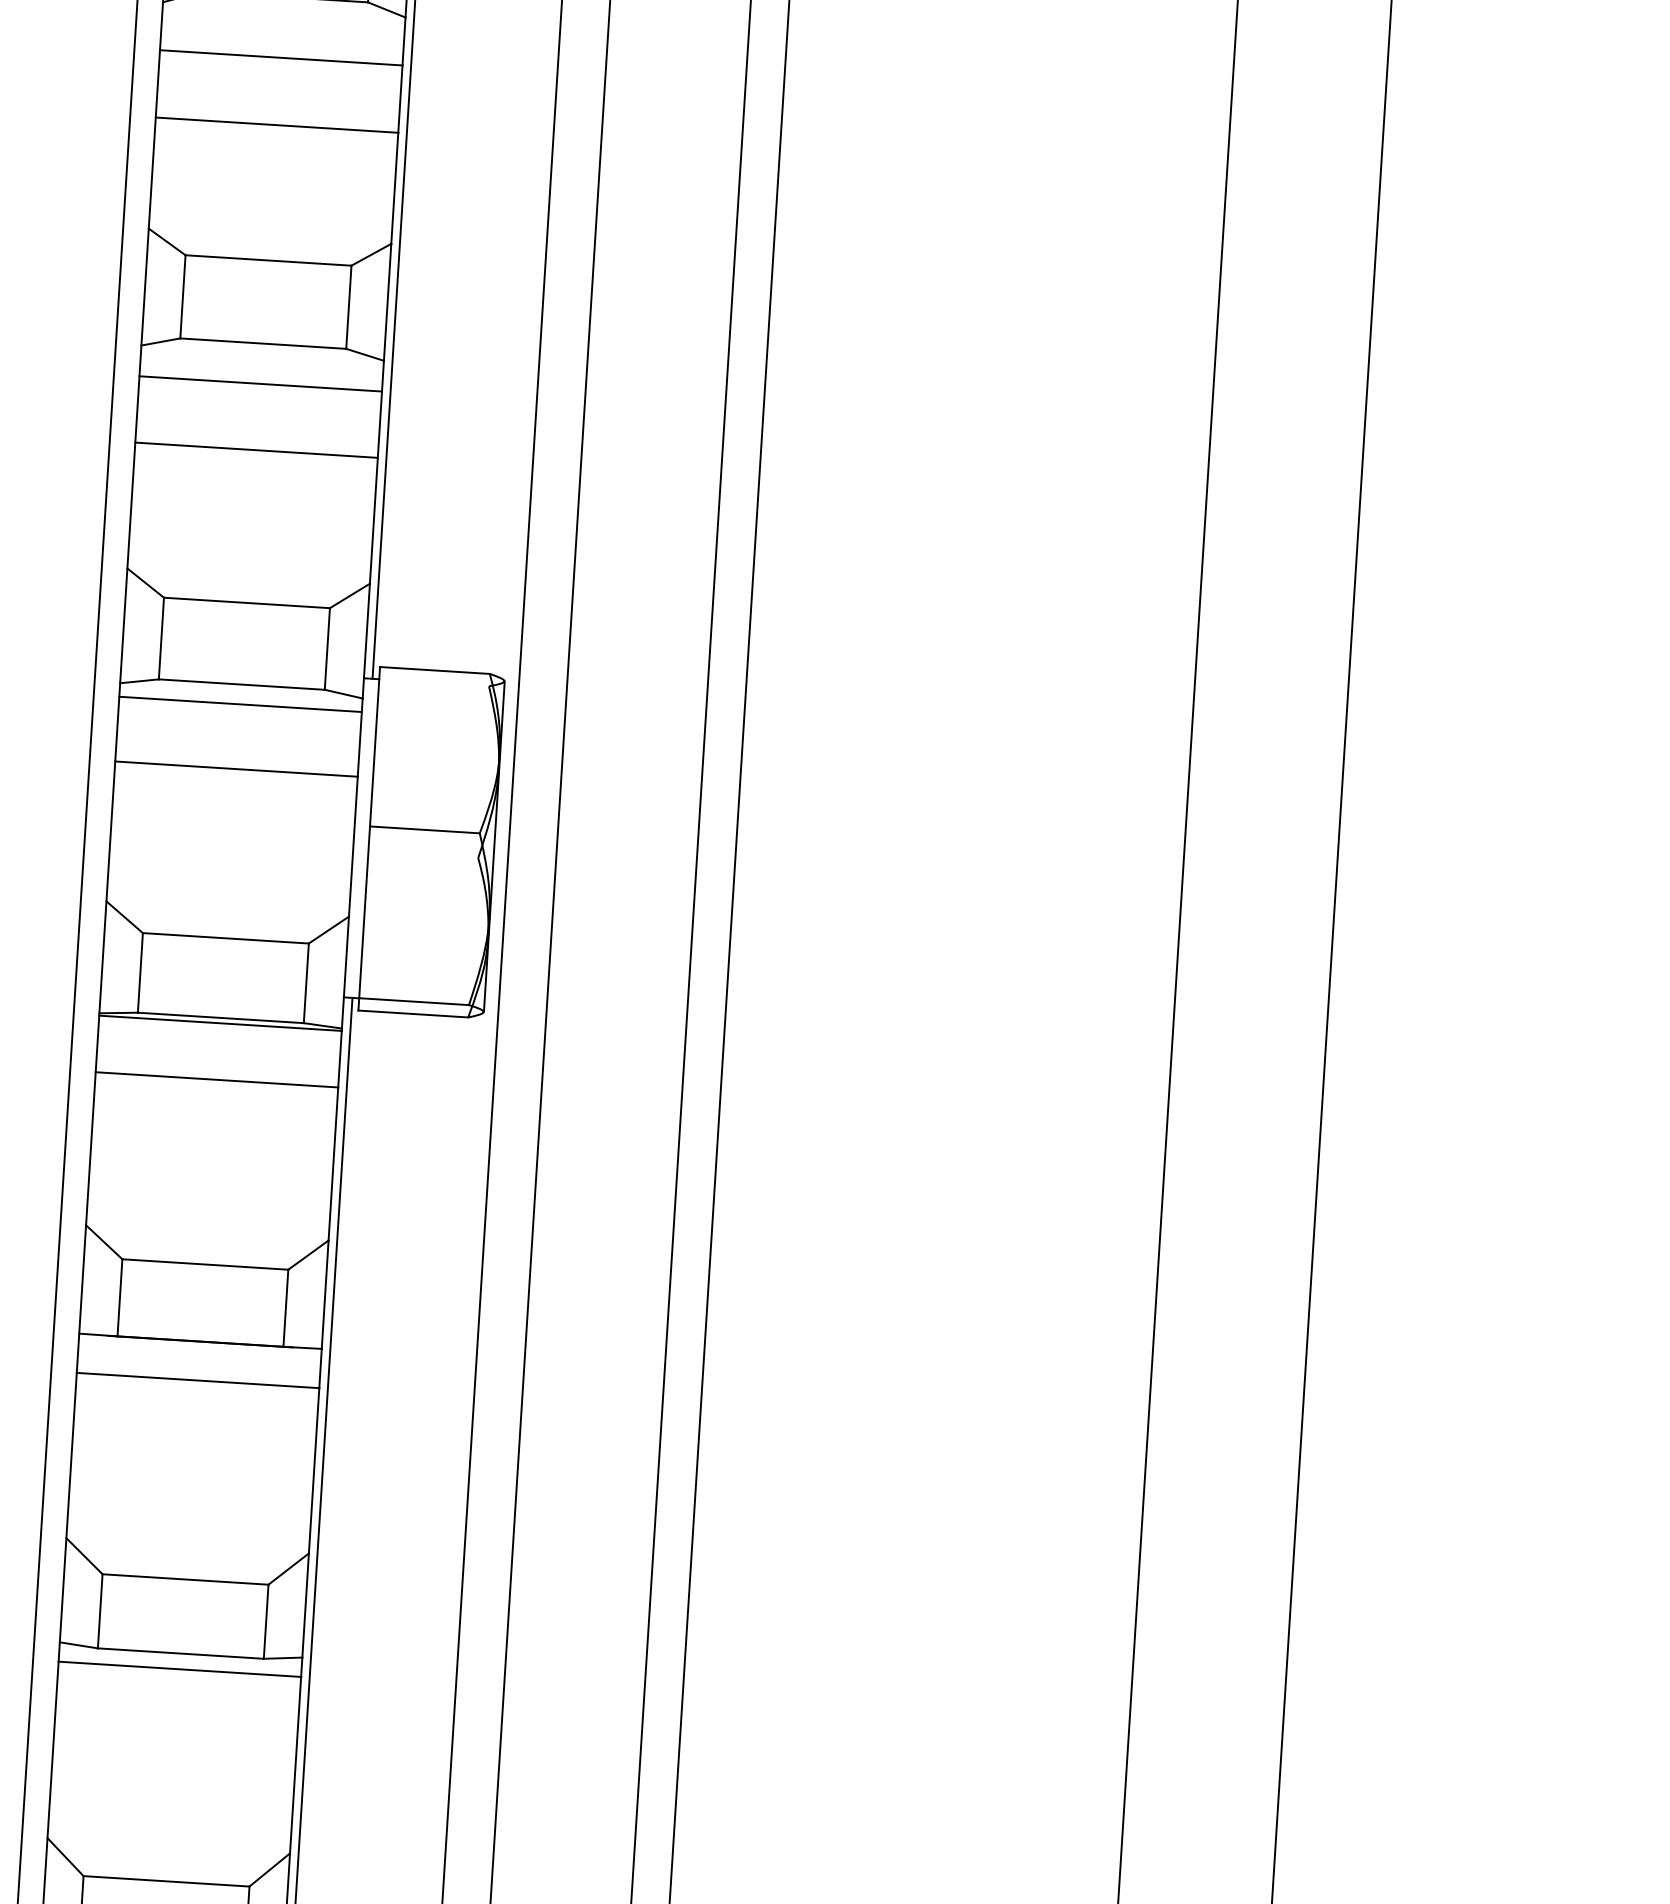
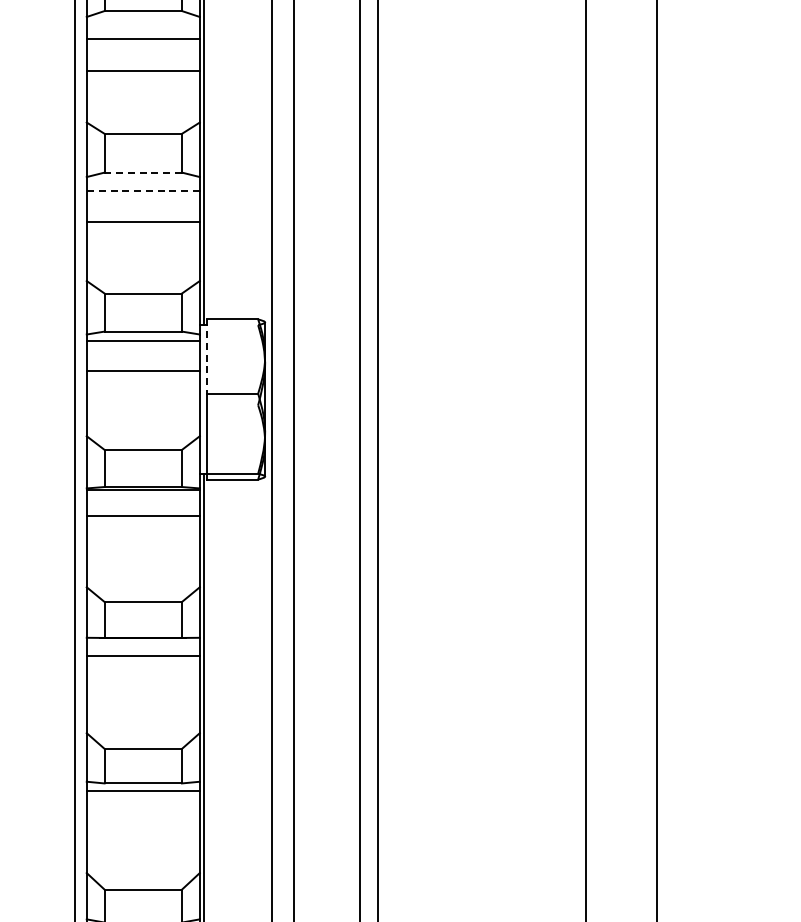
line: (263, 343) -> (143, 172), solid -> dashed
line: (261, 384) -> (143, 191), solid -> dashed
line: (373, 748) -> (206, 357), solid -> dashed

